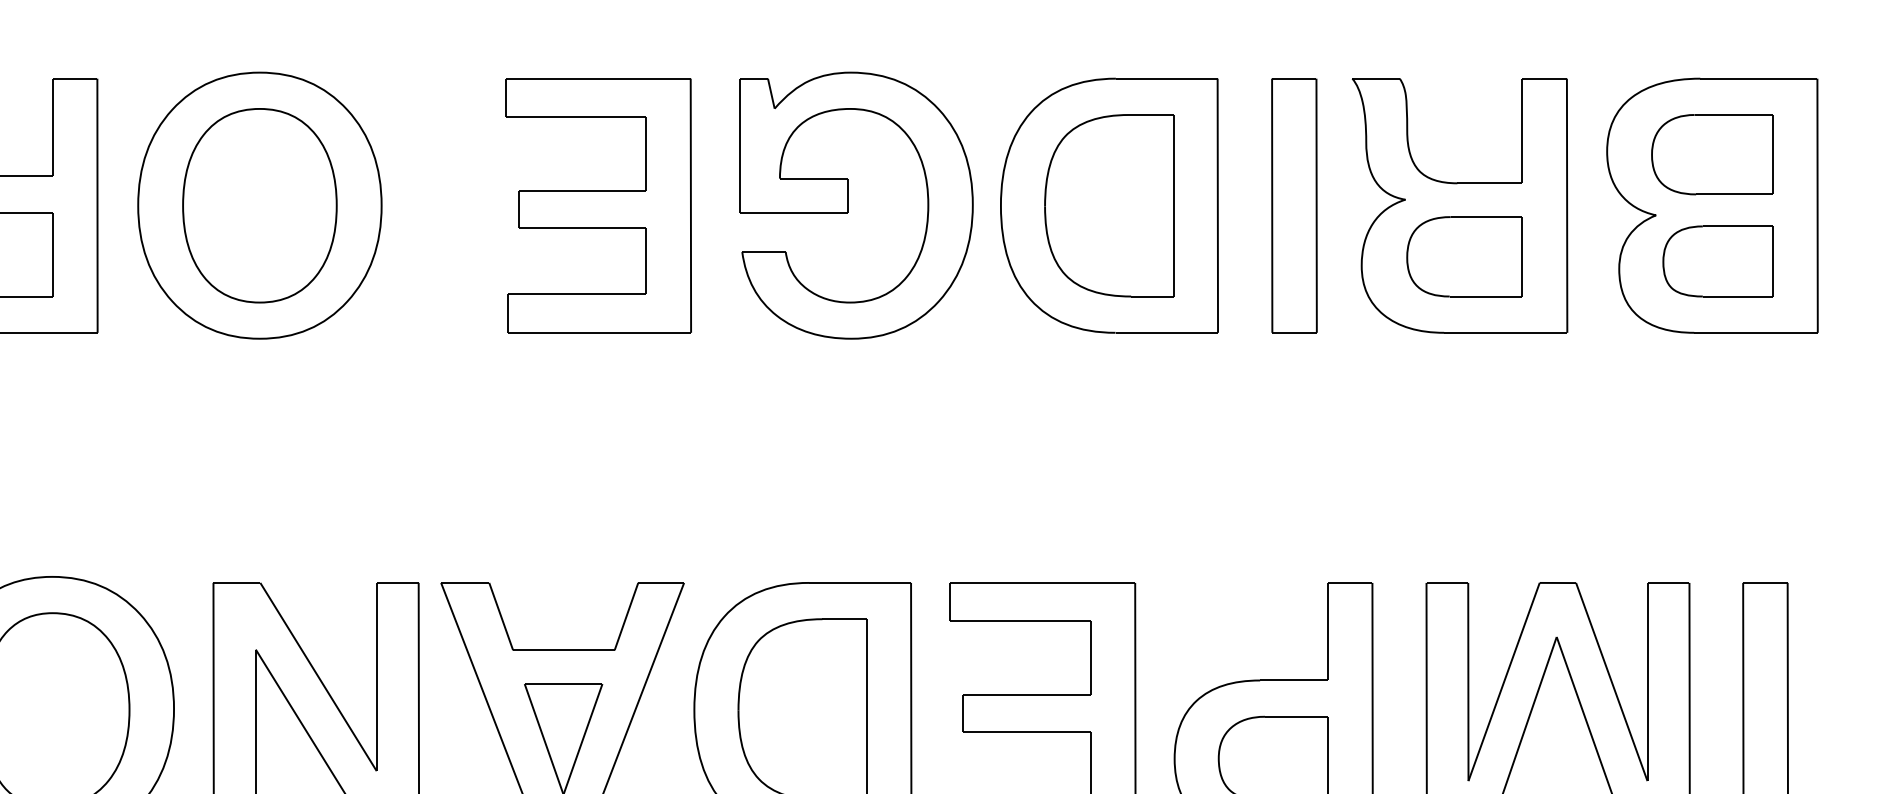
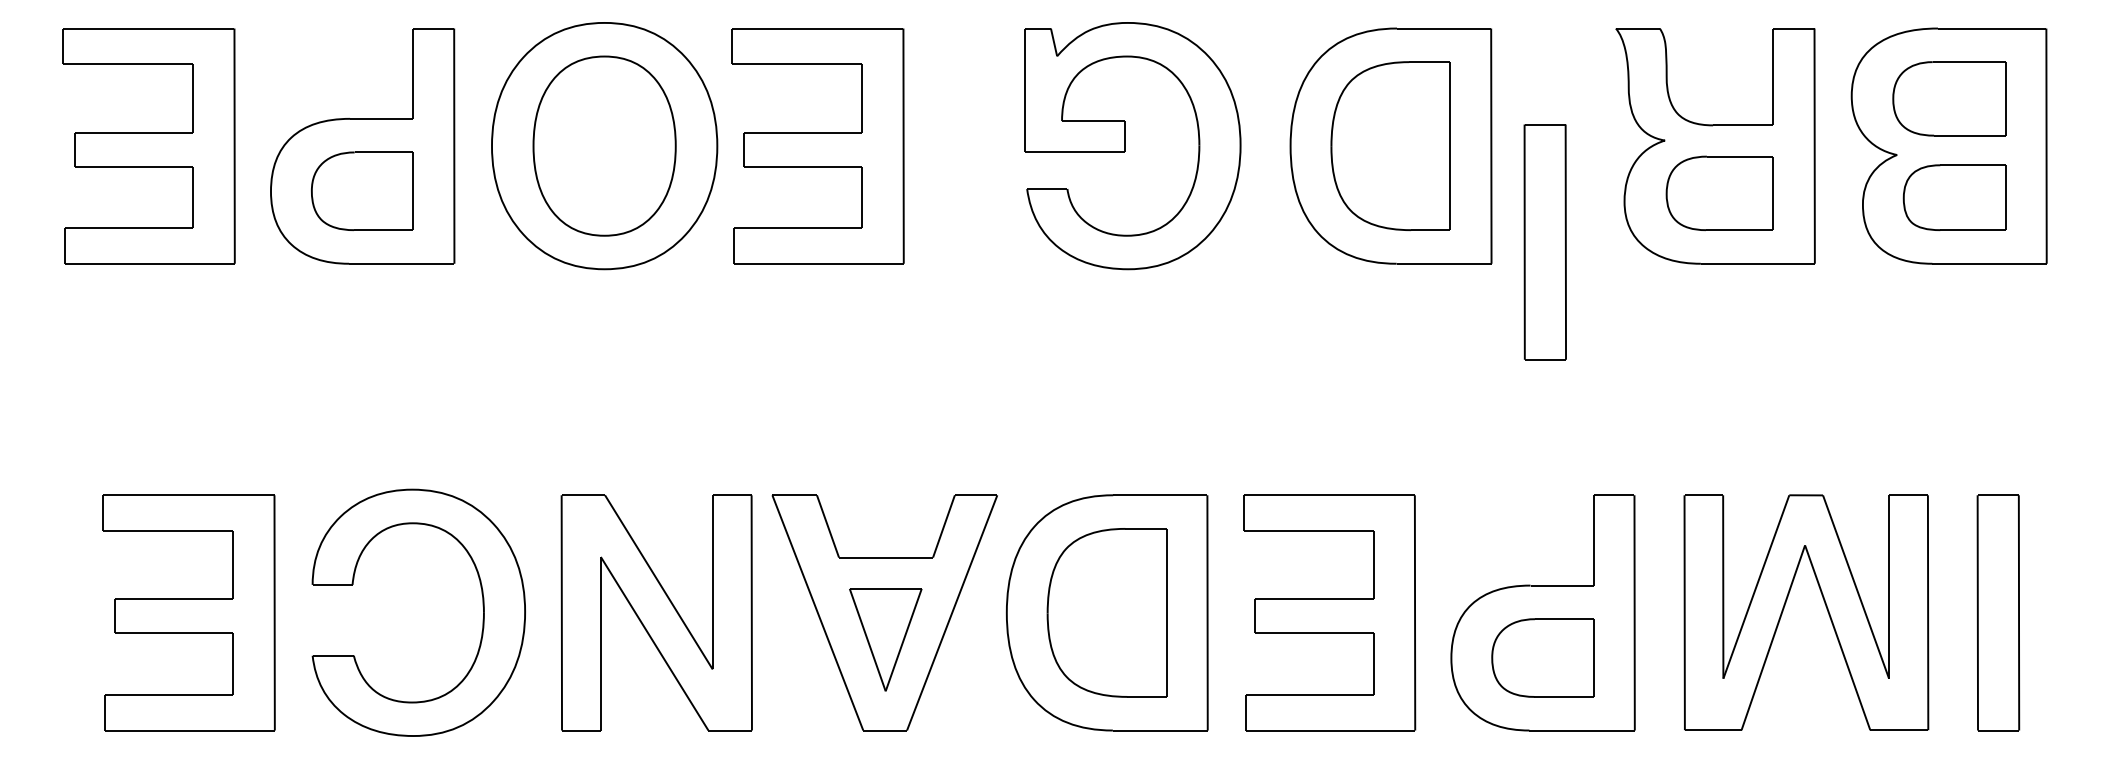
part: (597, 206) -> (817, 146), moved
part: (848, 206) -> (1125, 146), moved
part: (1293, 206) -> (1544, 242), moved

